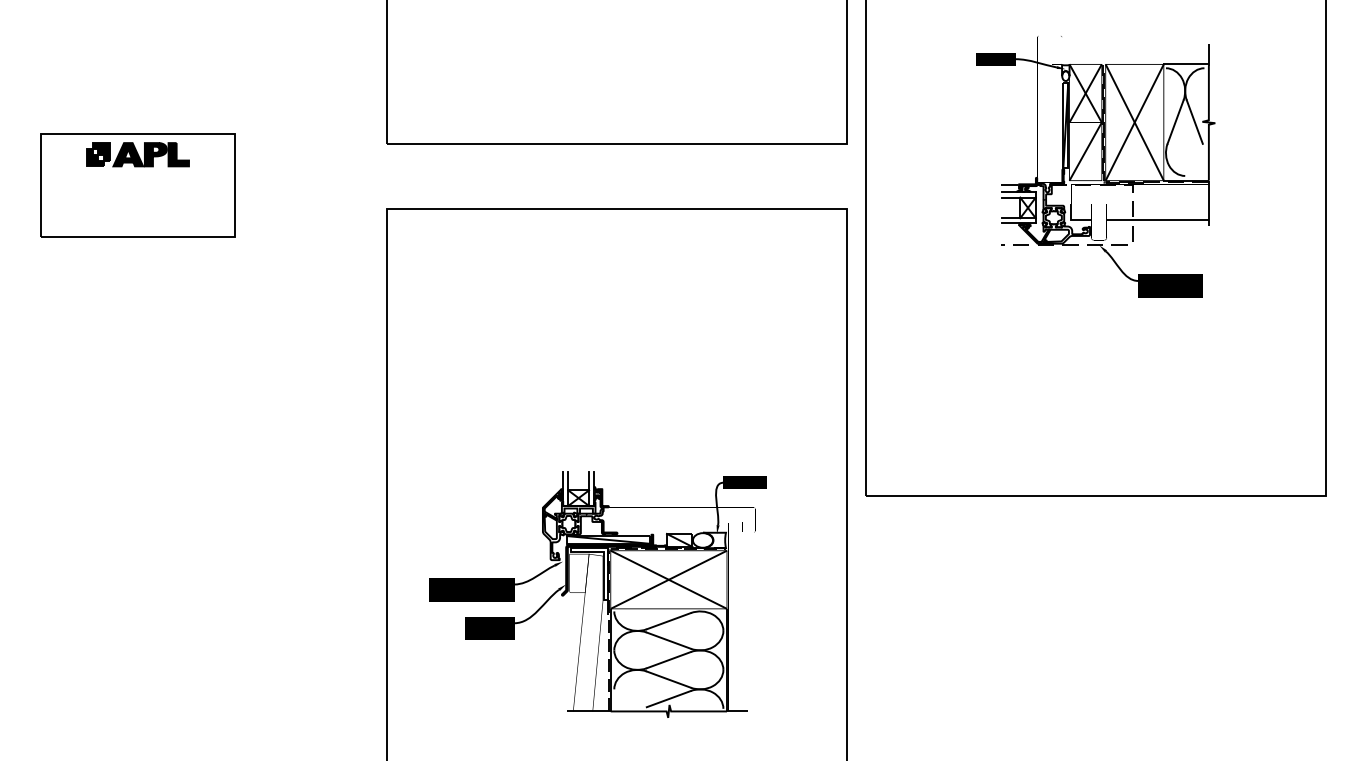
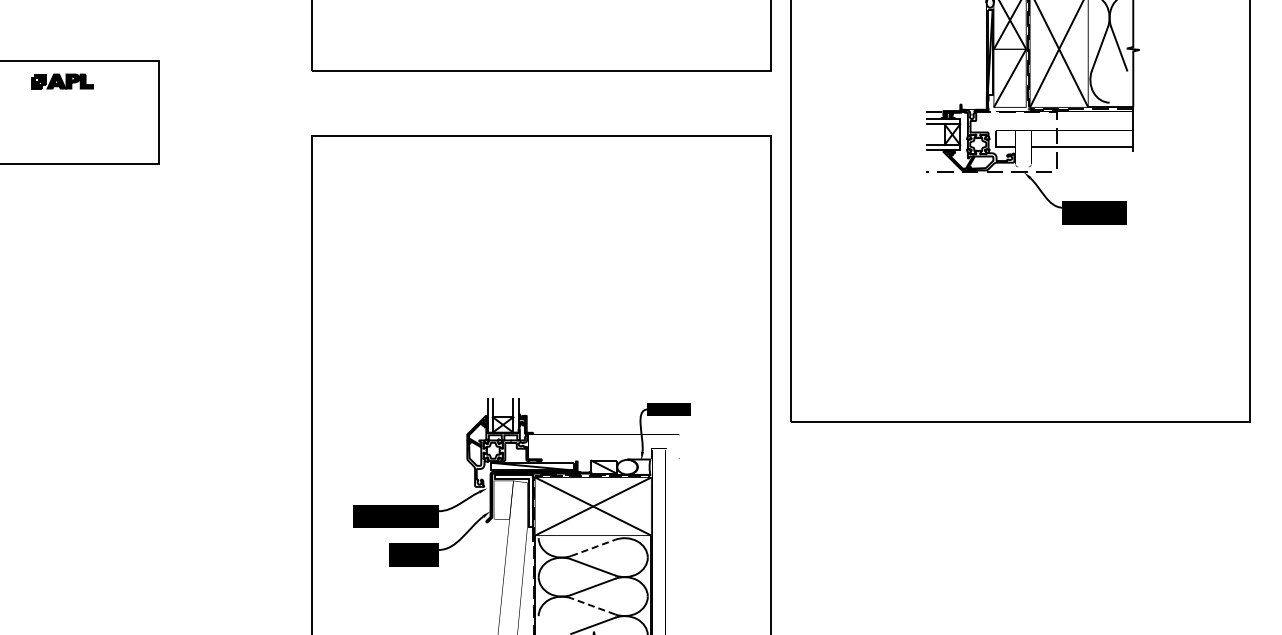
part: (137, 154) -> (61, 81), size x0.6
line: (669, 621) -> (593, 548), solid -> dashed
line: (668, 679) -> (592, 606), solid -> dashed

